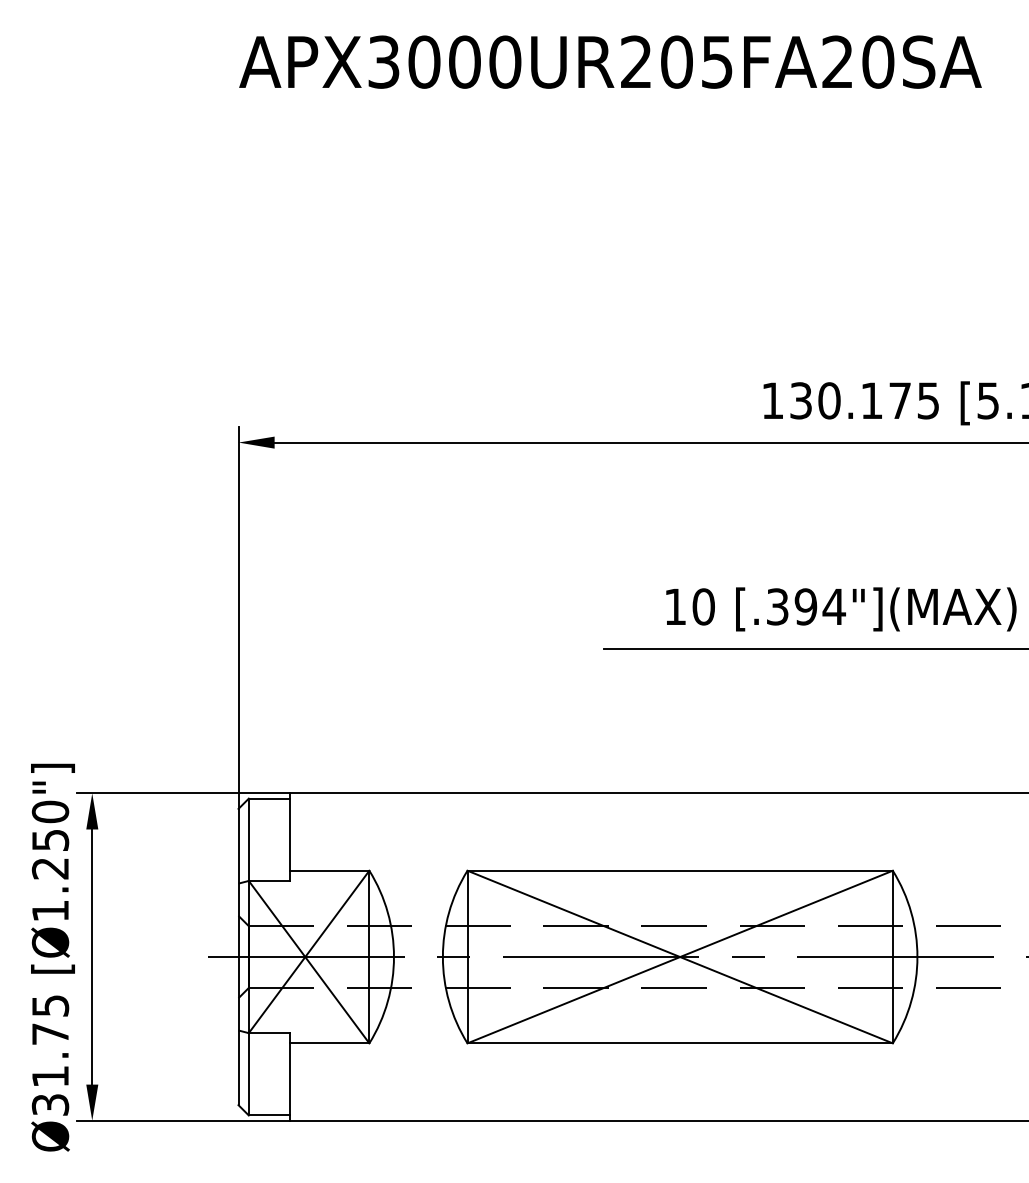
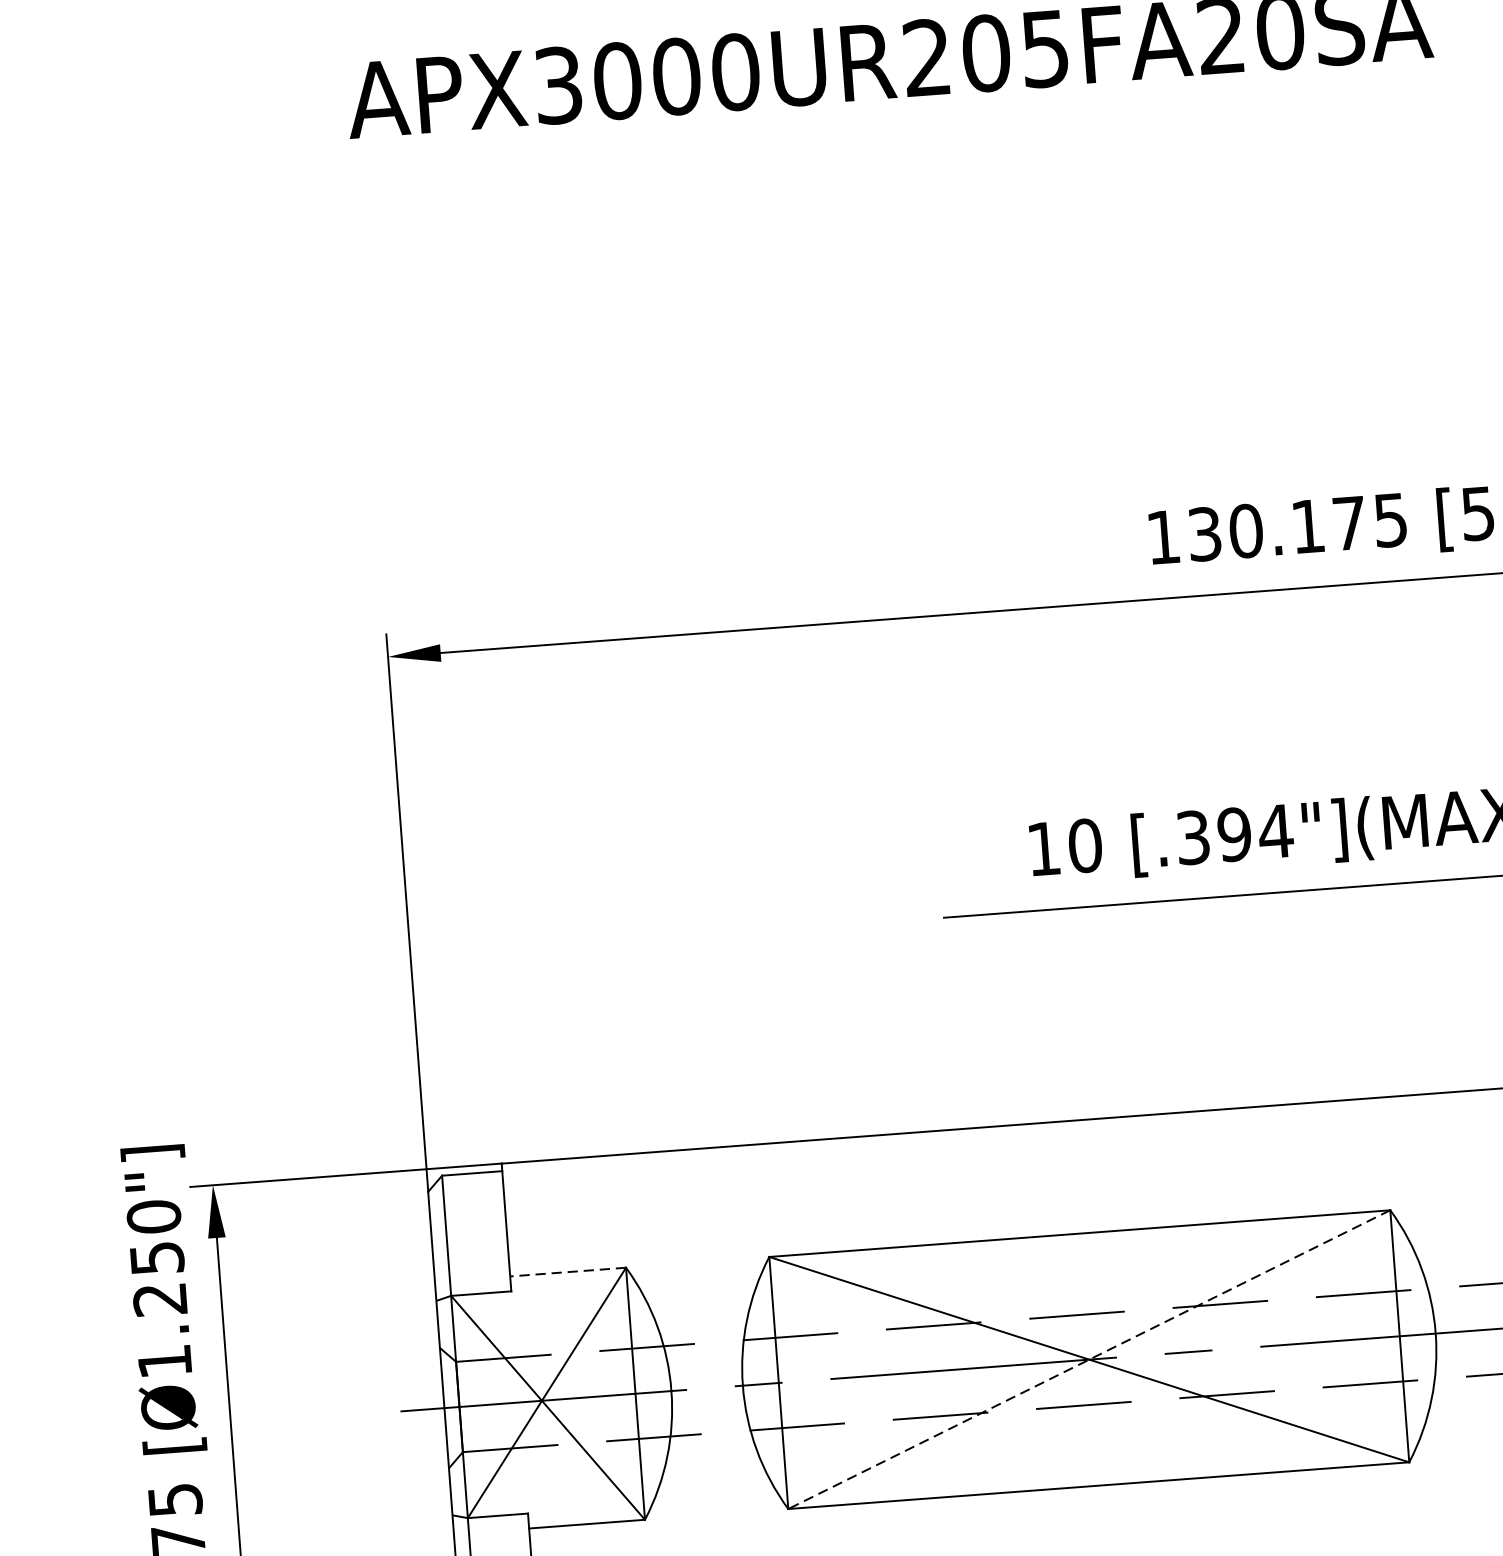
line: (329, 870) -> (567, 1271), solid -> dashed
line: (679, 957) -> (1088, 1360), solid -> dashed

